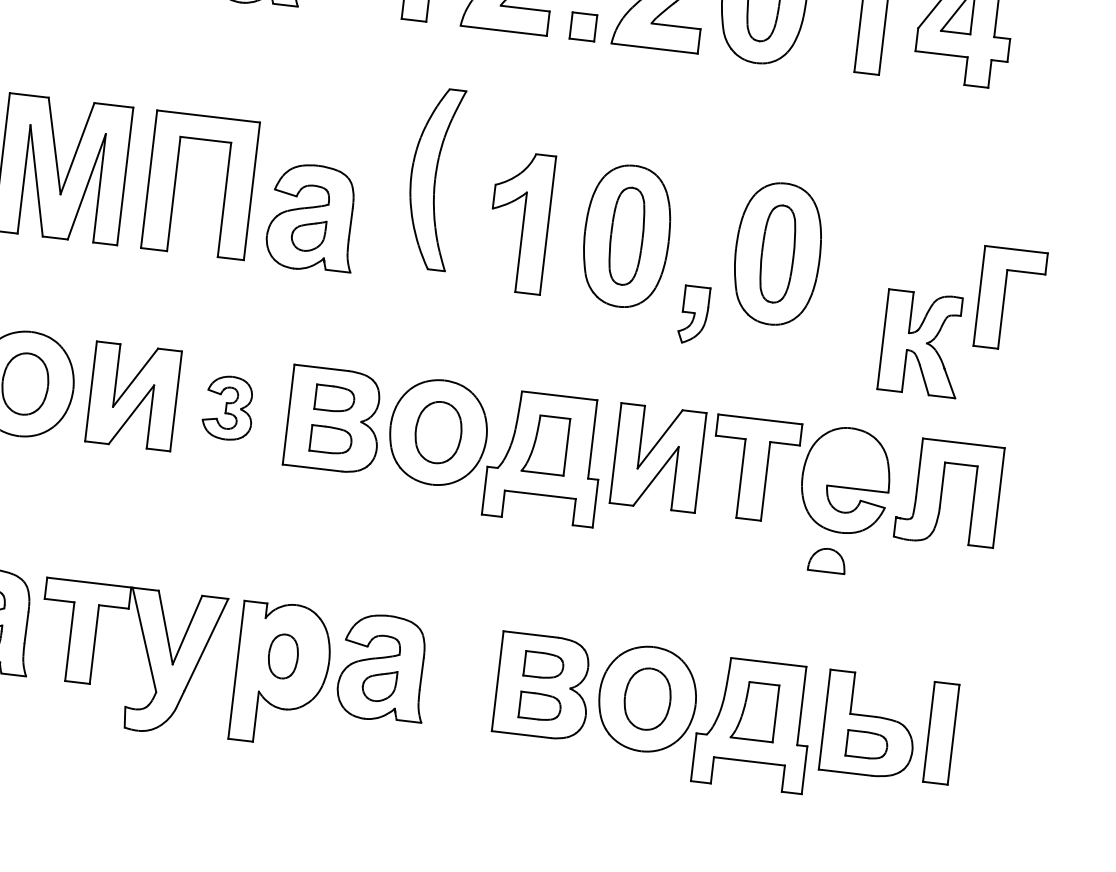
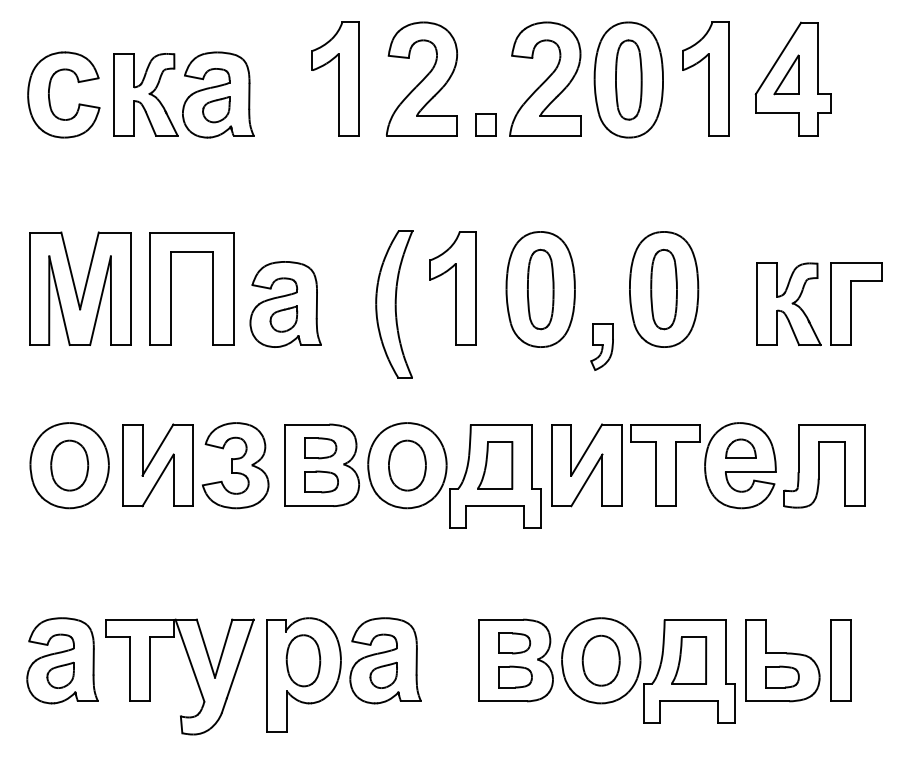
part: (433, 178) -> (394, 304), moved
part: (921, 344) -> (788, 304), moved
part: (228, 407) -> (235, 465), size x1.67
part: (826, 559) -> (740, 448), moved
part: (283, 656) -> (303, 660), size x1.43

